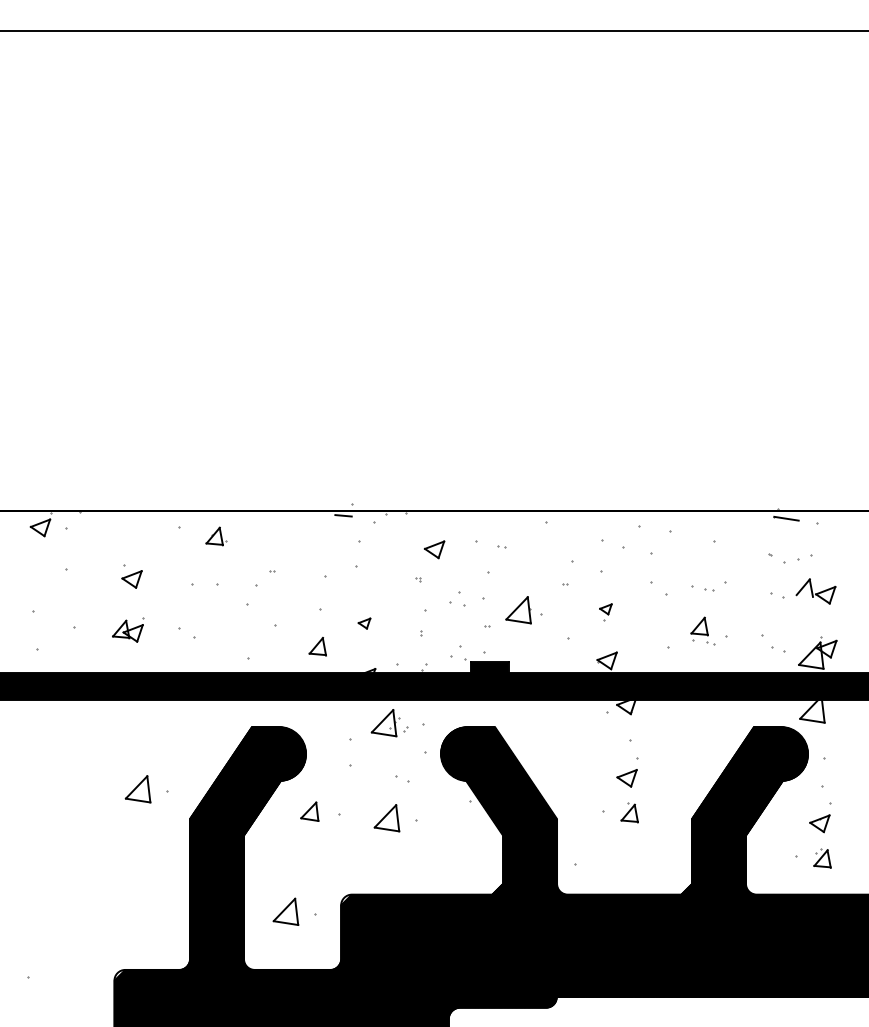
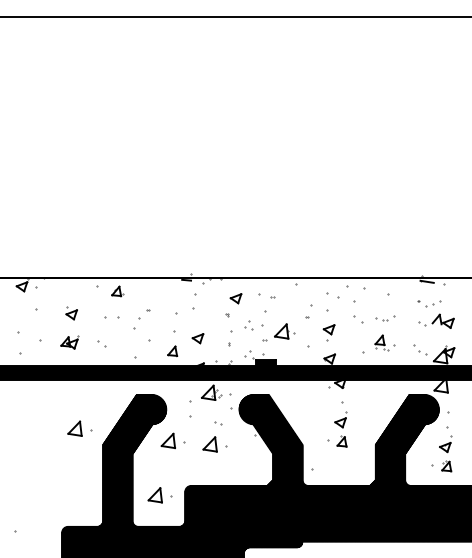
part: (604, 612) -> (328, 332), size x1.67
part: (363, 623) -> (197, 338), size x1.67
part: (308, 810) -> (167, 440), size x1.43

